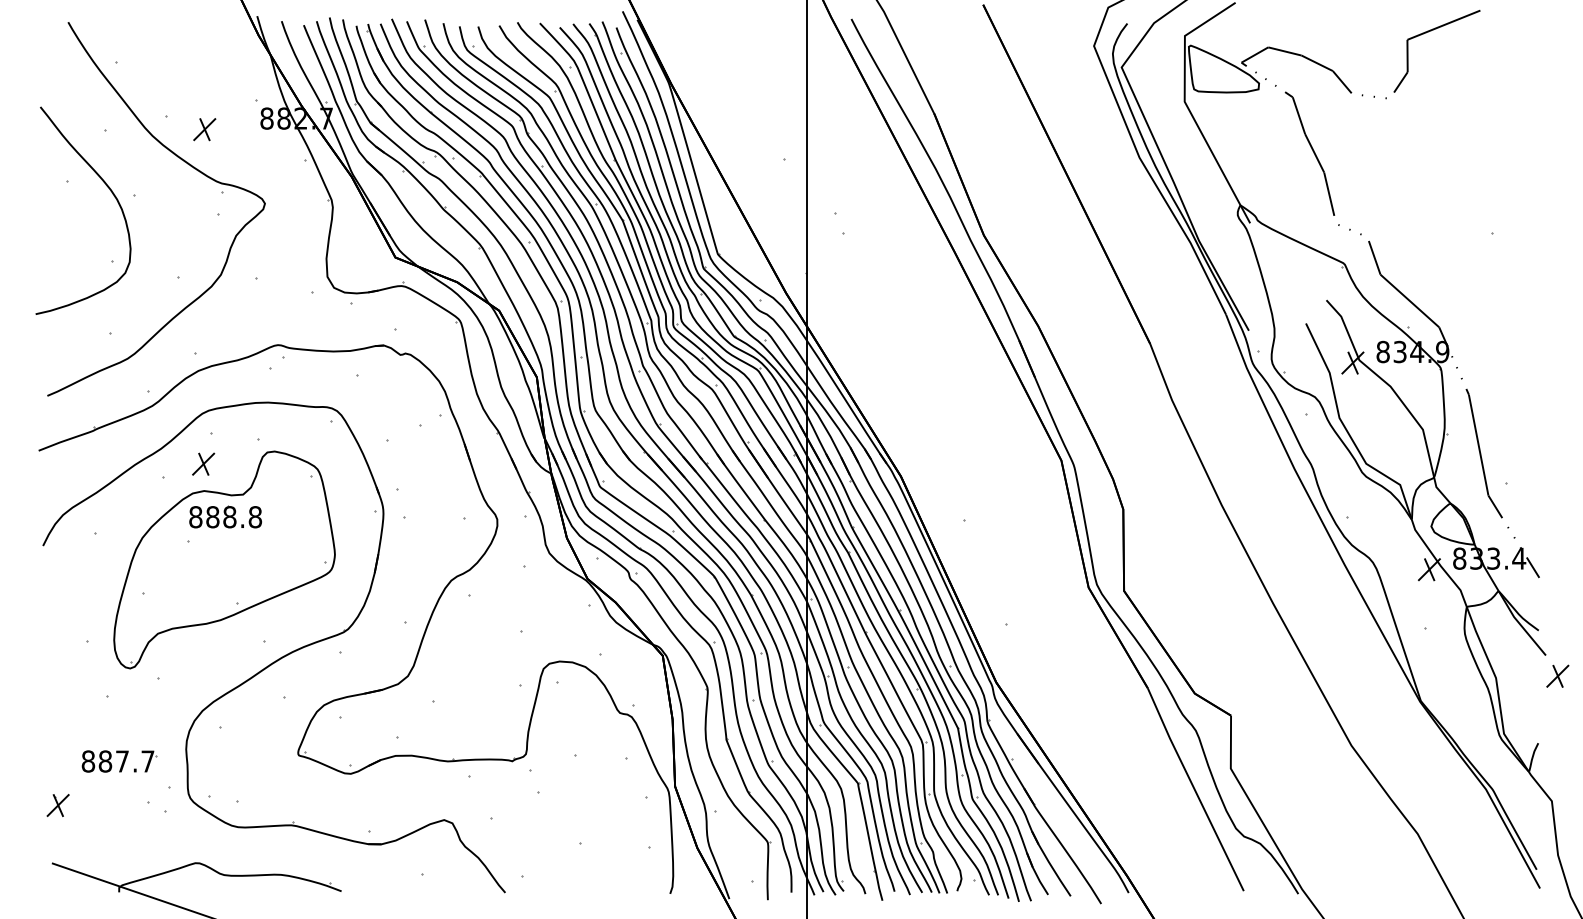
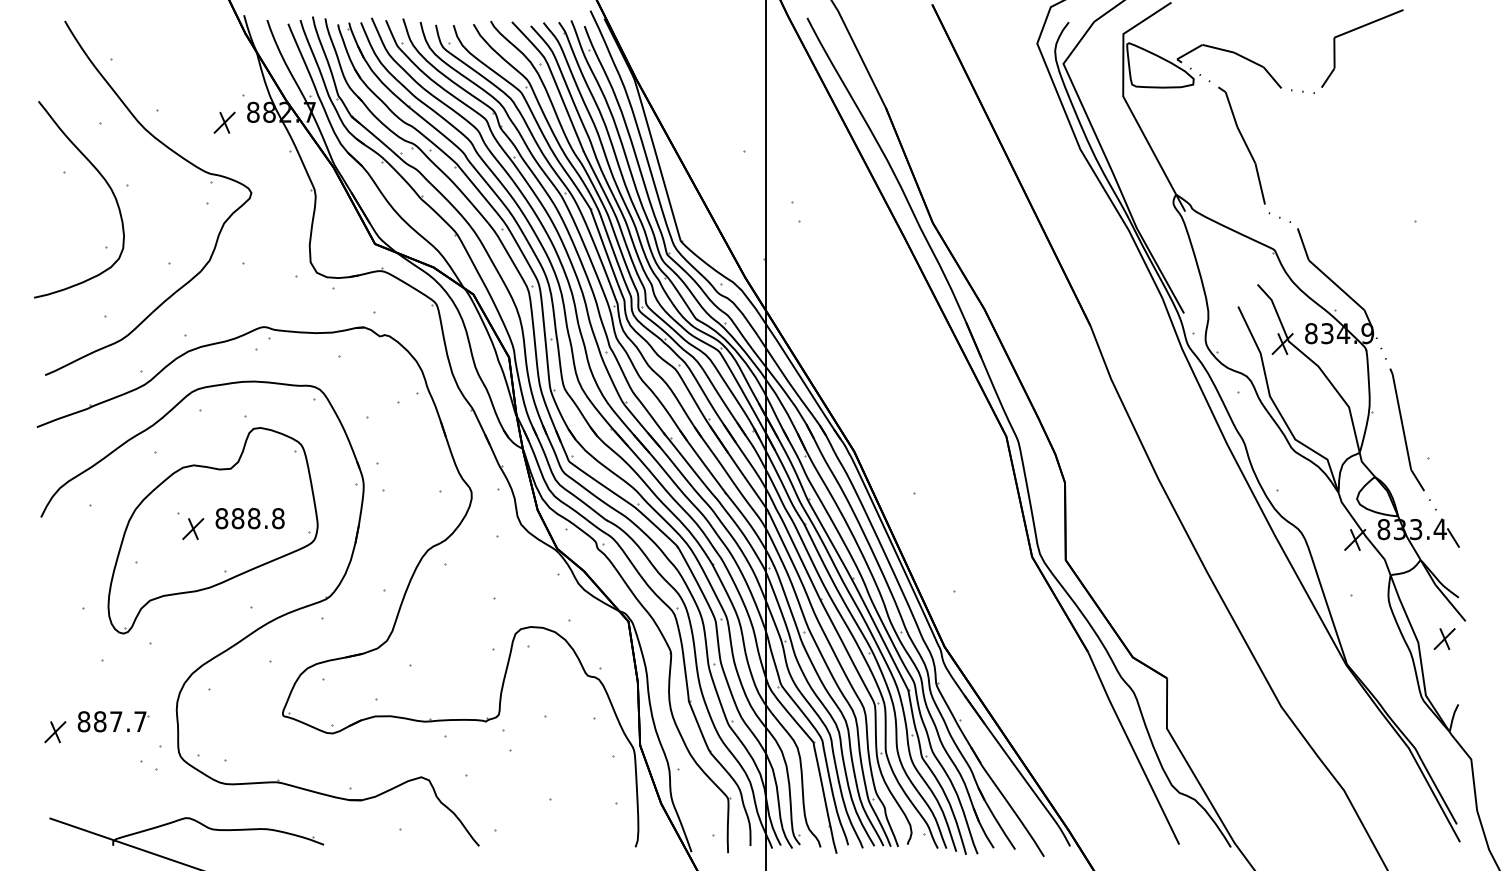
part: (204, 129) -> (224, 122), moved
part: (203, 463) -> (193, 528), moved
part: (225, 516) -> (250, 517), moved
part: (1557, 675) -> (1444, 638), moved
part: (57, 805) -> (54, 732), moved

